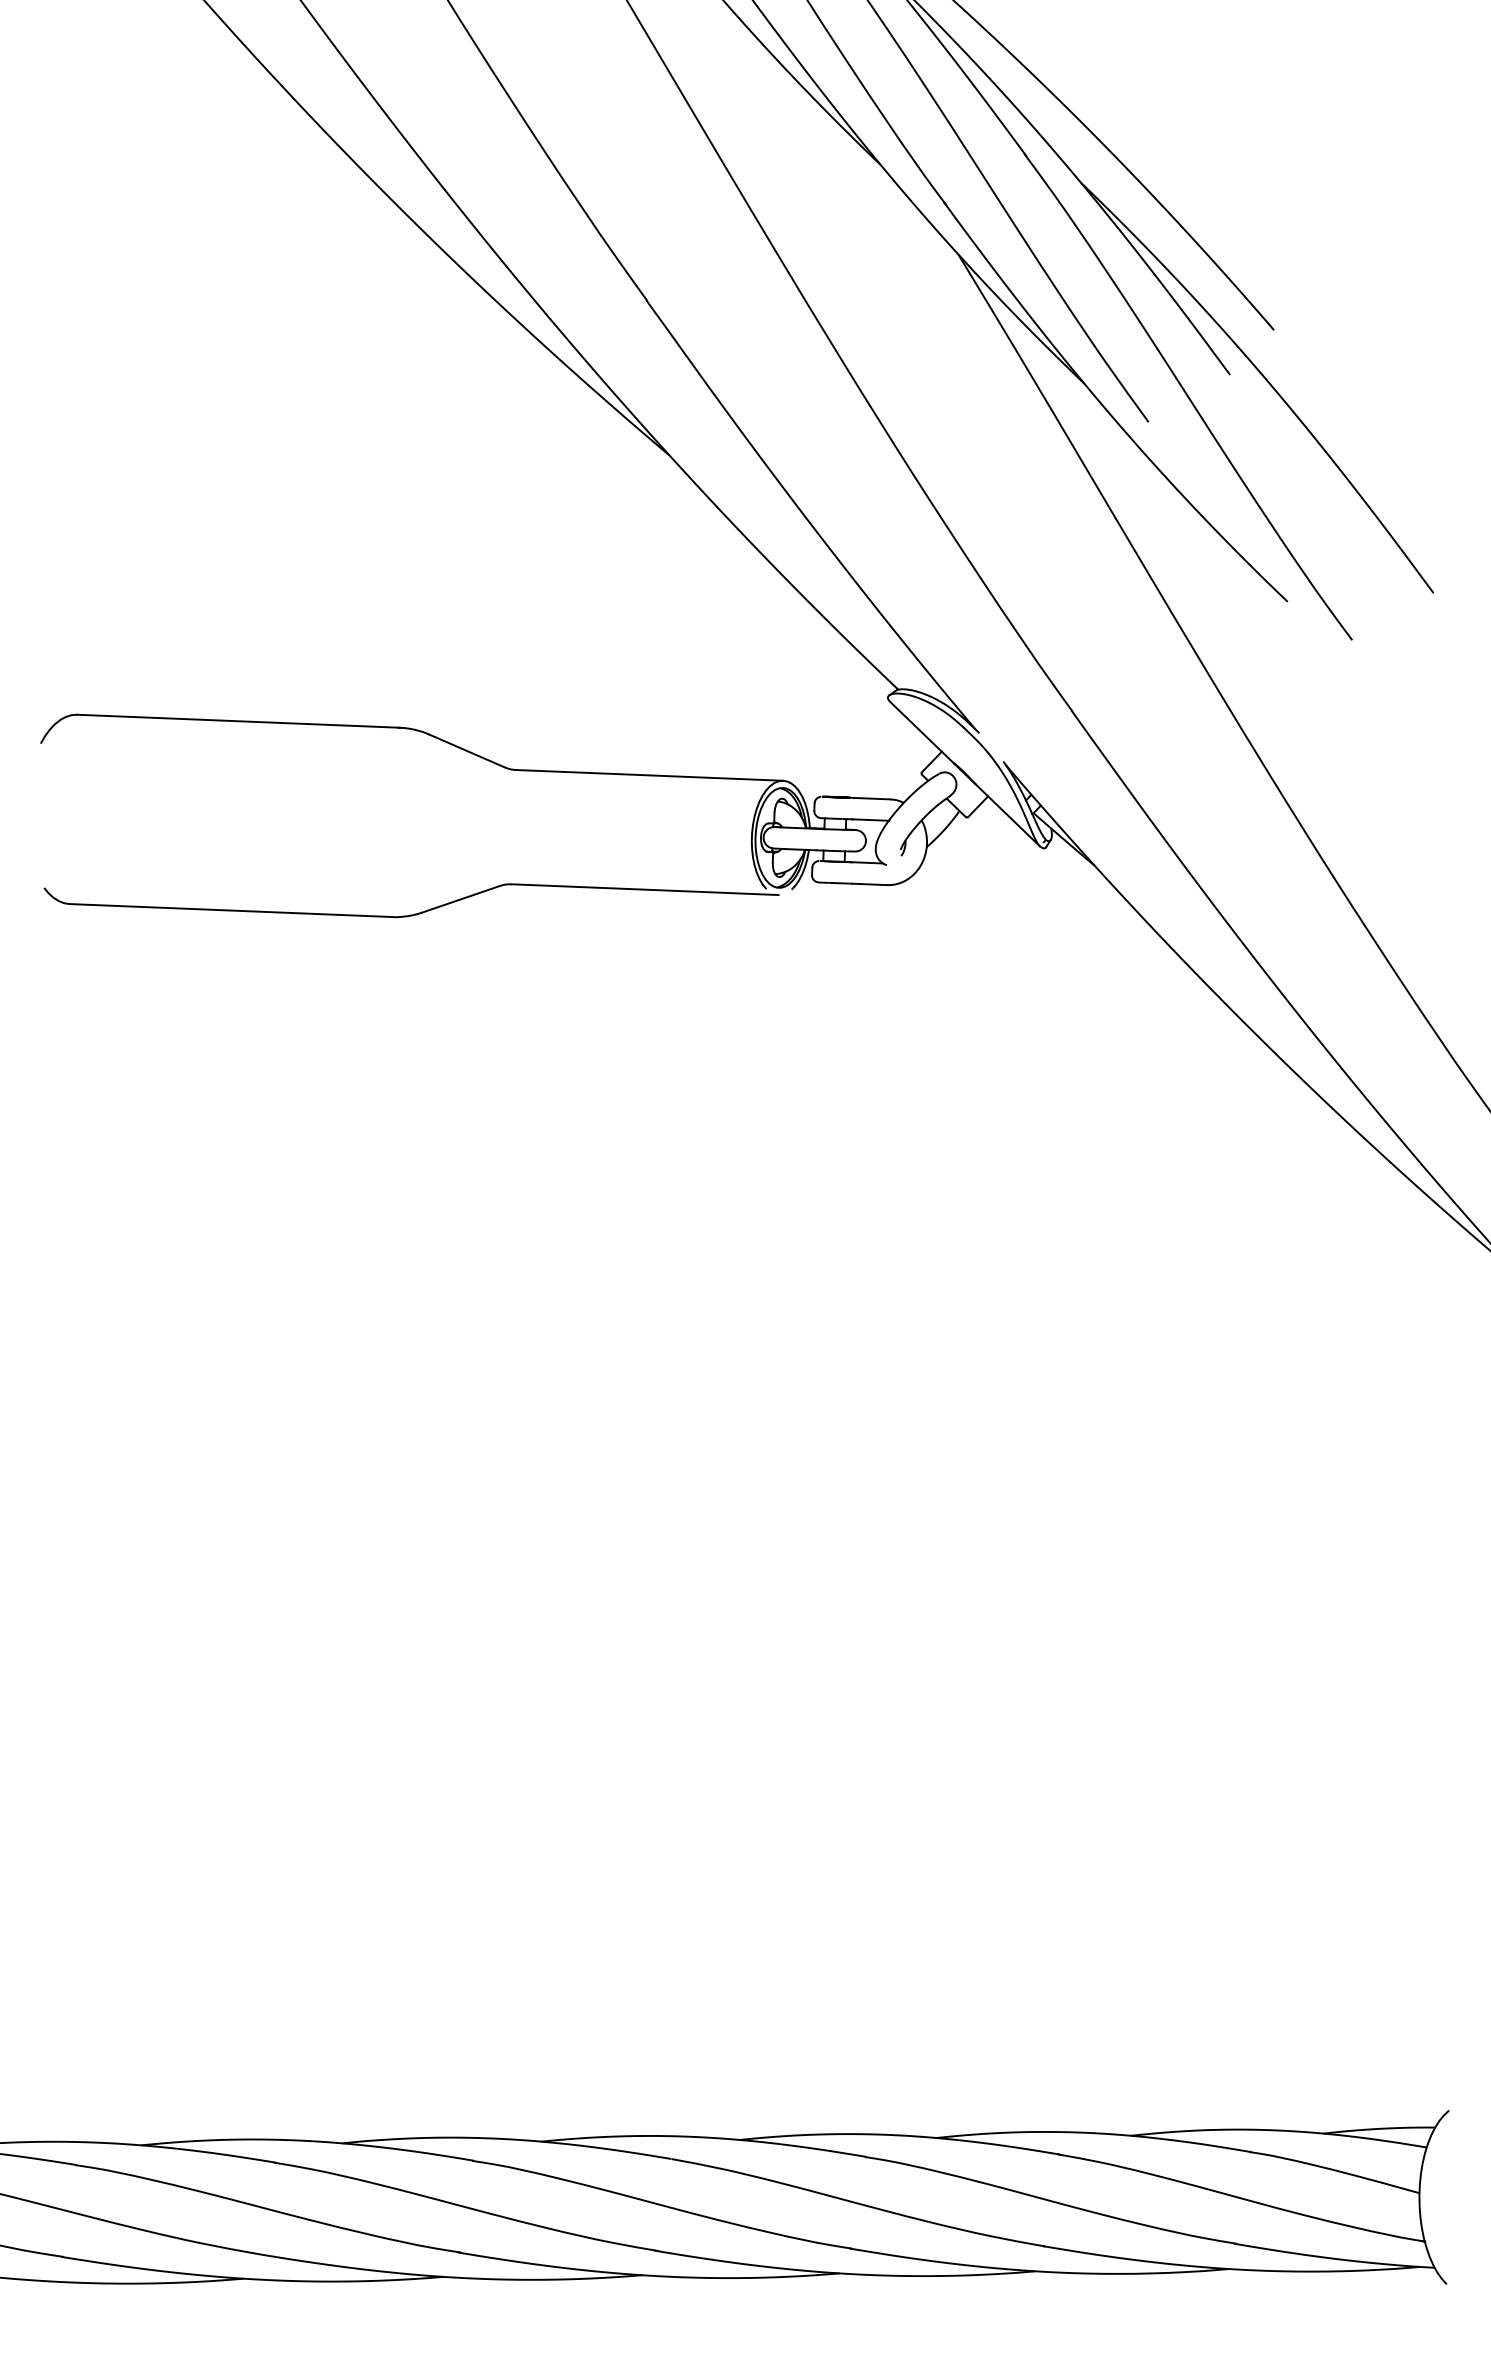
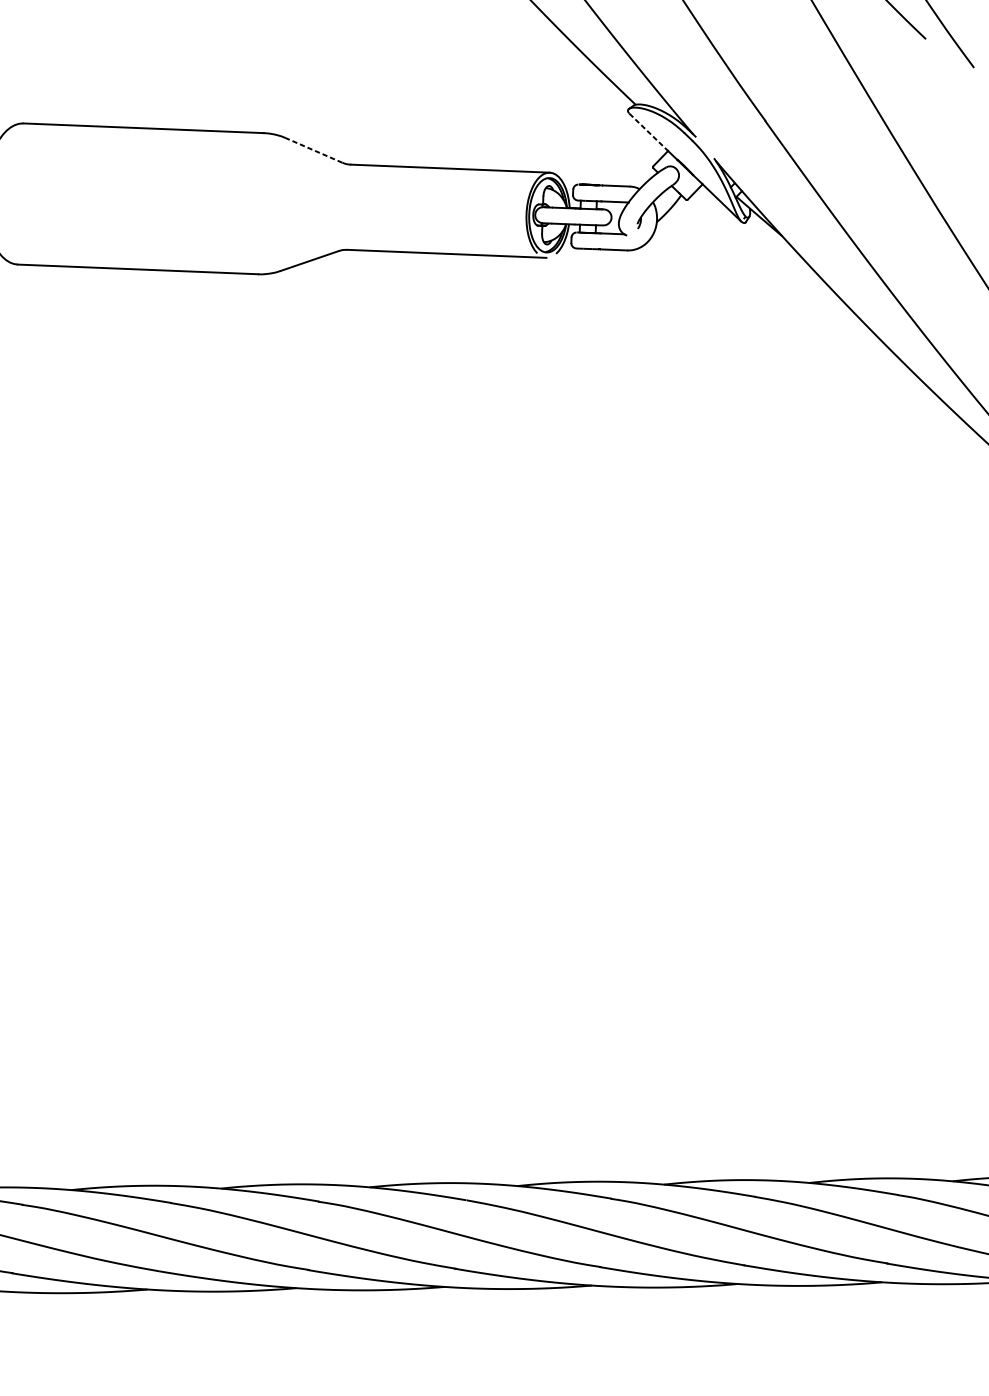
line: (915, 726) -> (648, 132), solid -> dashed
line: (466, 750) -> (313, 150), solid -> dashed

